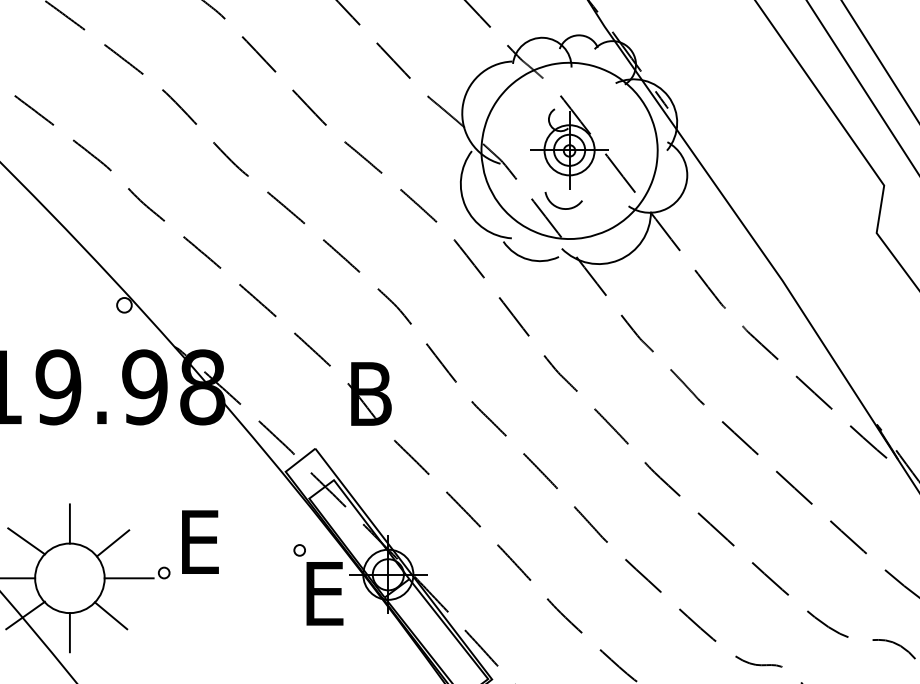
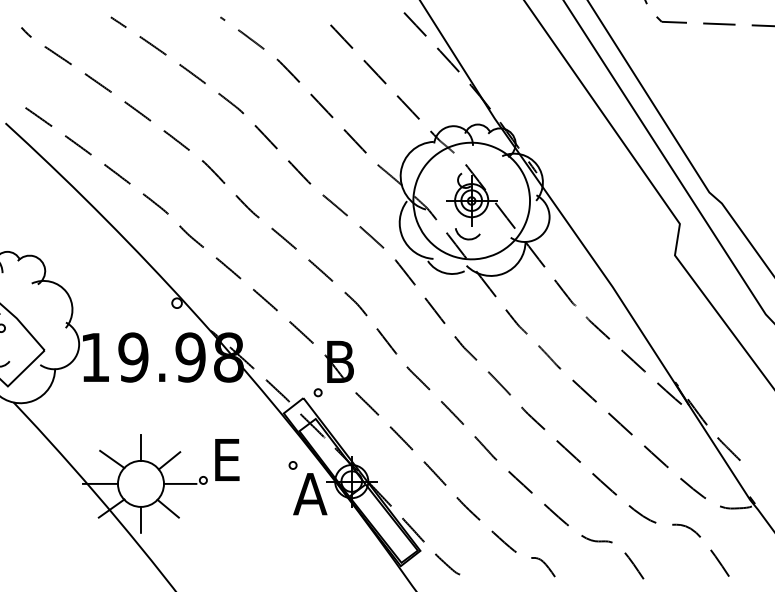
part: (336, 440) -> (317, 392), added
text: (326, 594) -> (310, 494), E -> A

